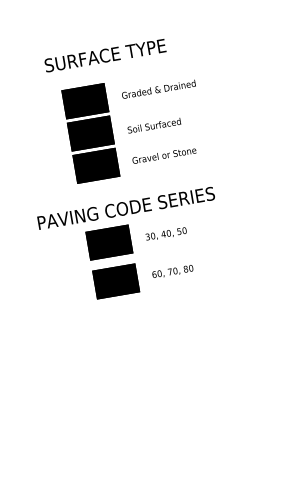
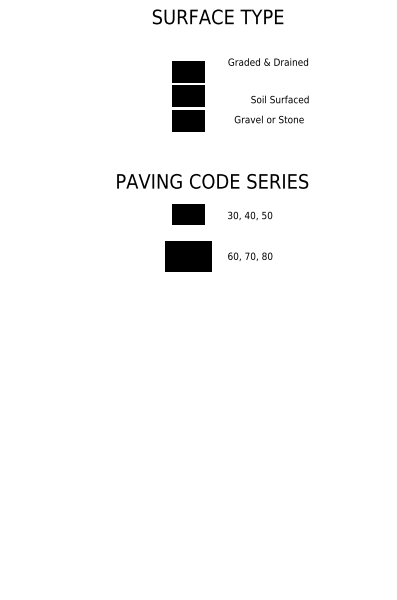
text: (153, 125) -> (279, 99), moved
part: (90, 132) -> (188, 95), size x0.7
text: (163, 155) -> (268, 119), moved
part: (109, 242) -> (188, 214), size x0.7

